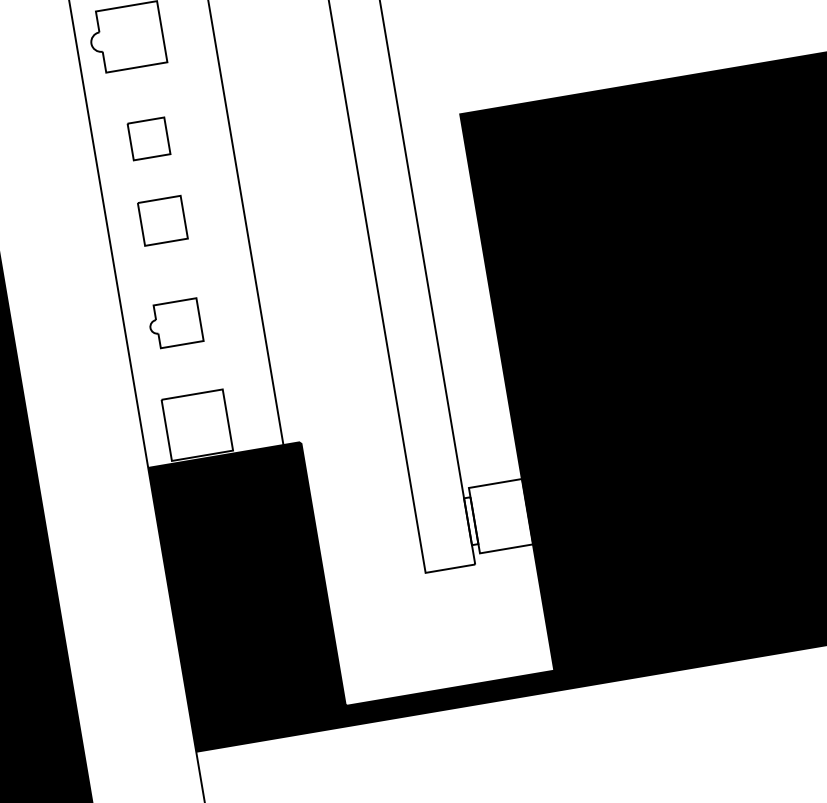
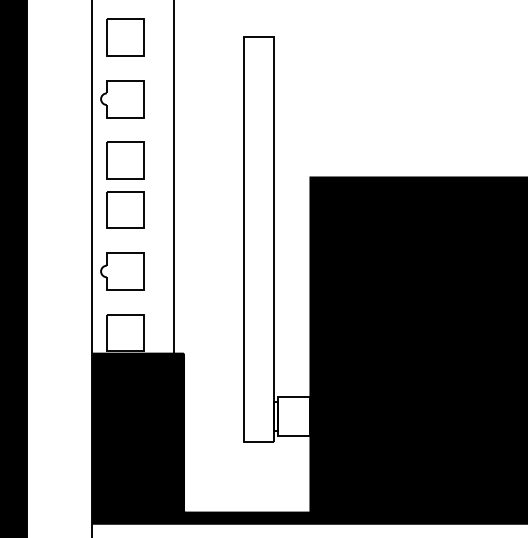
part: (149, 138) -> (125, 160), size x1.67
part: (162, 220) -> (125, 209), size x1.43
part: (175, 323) -> (122, 271), size x1.43

